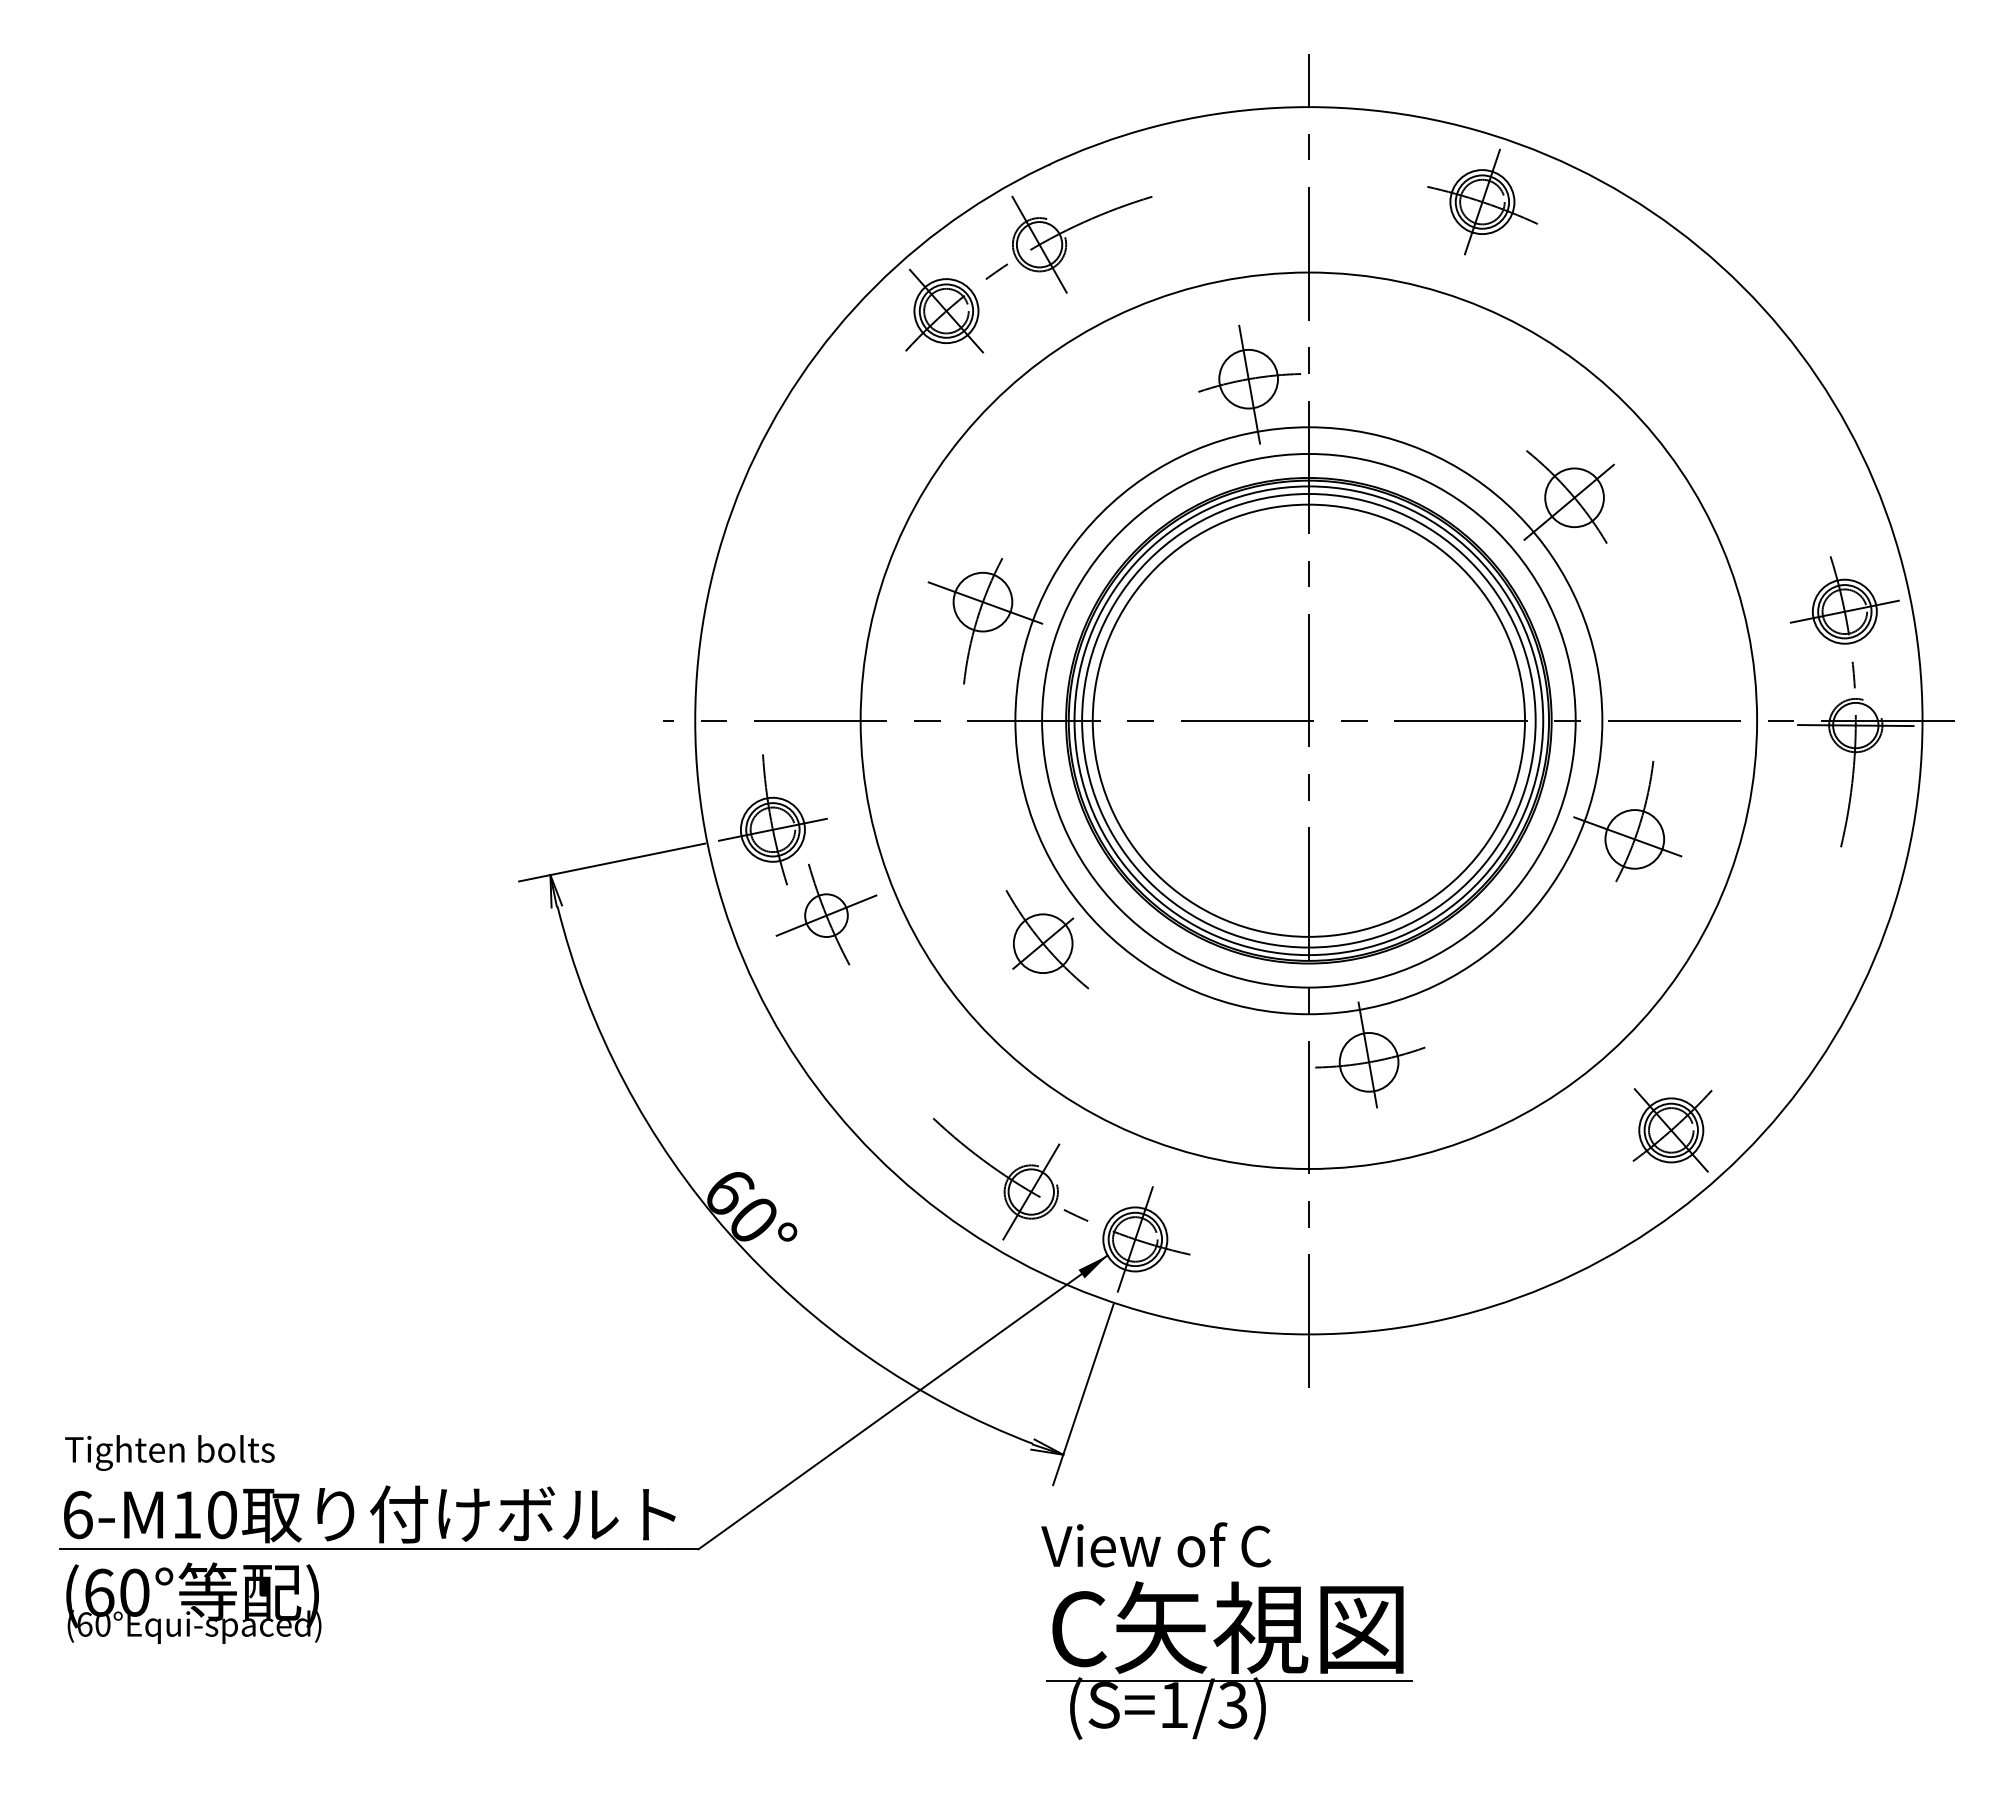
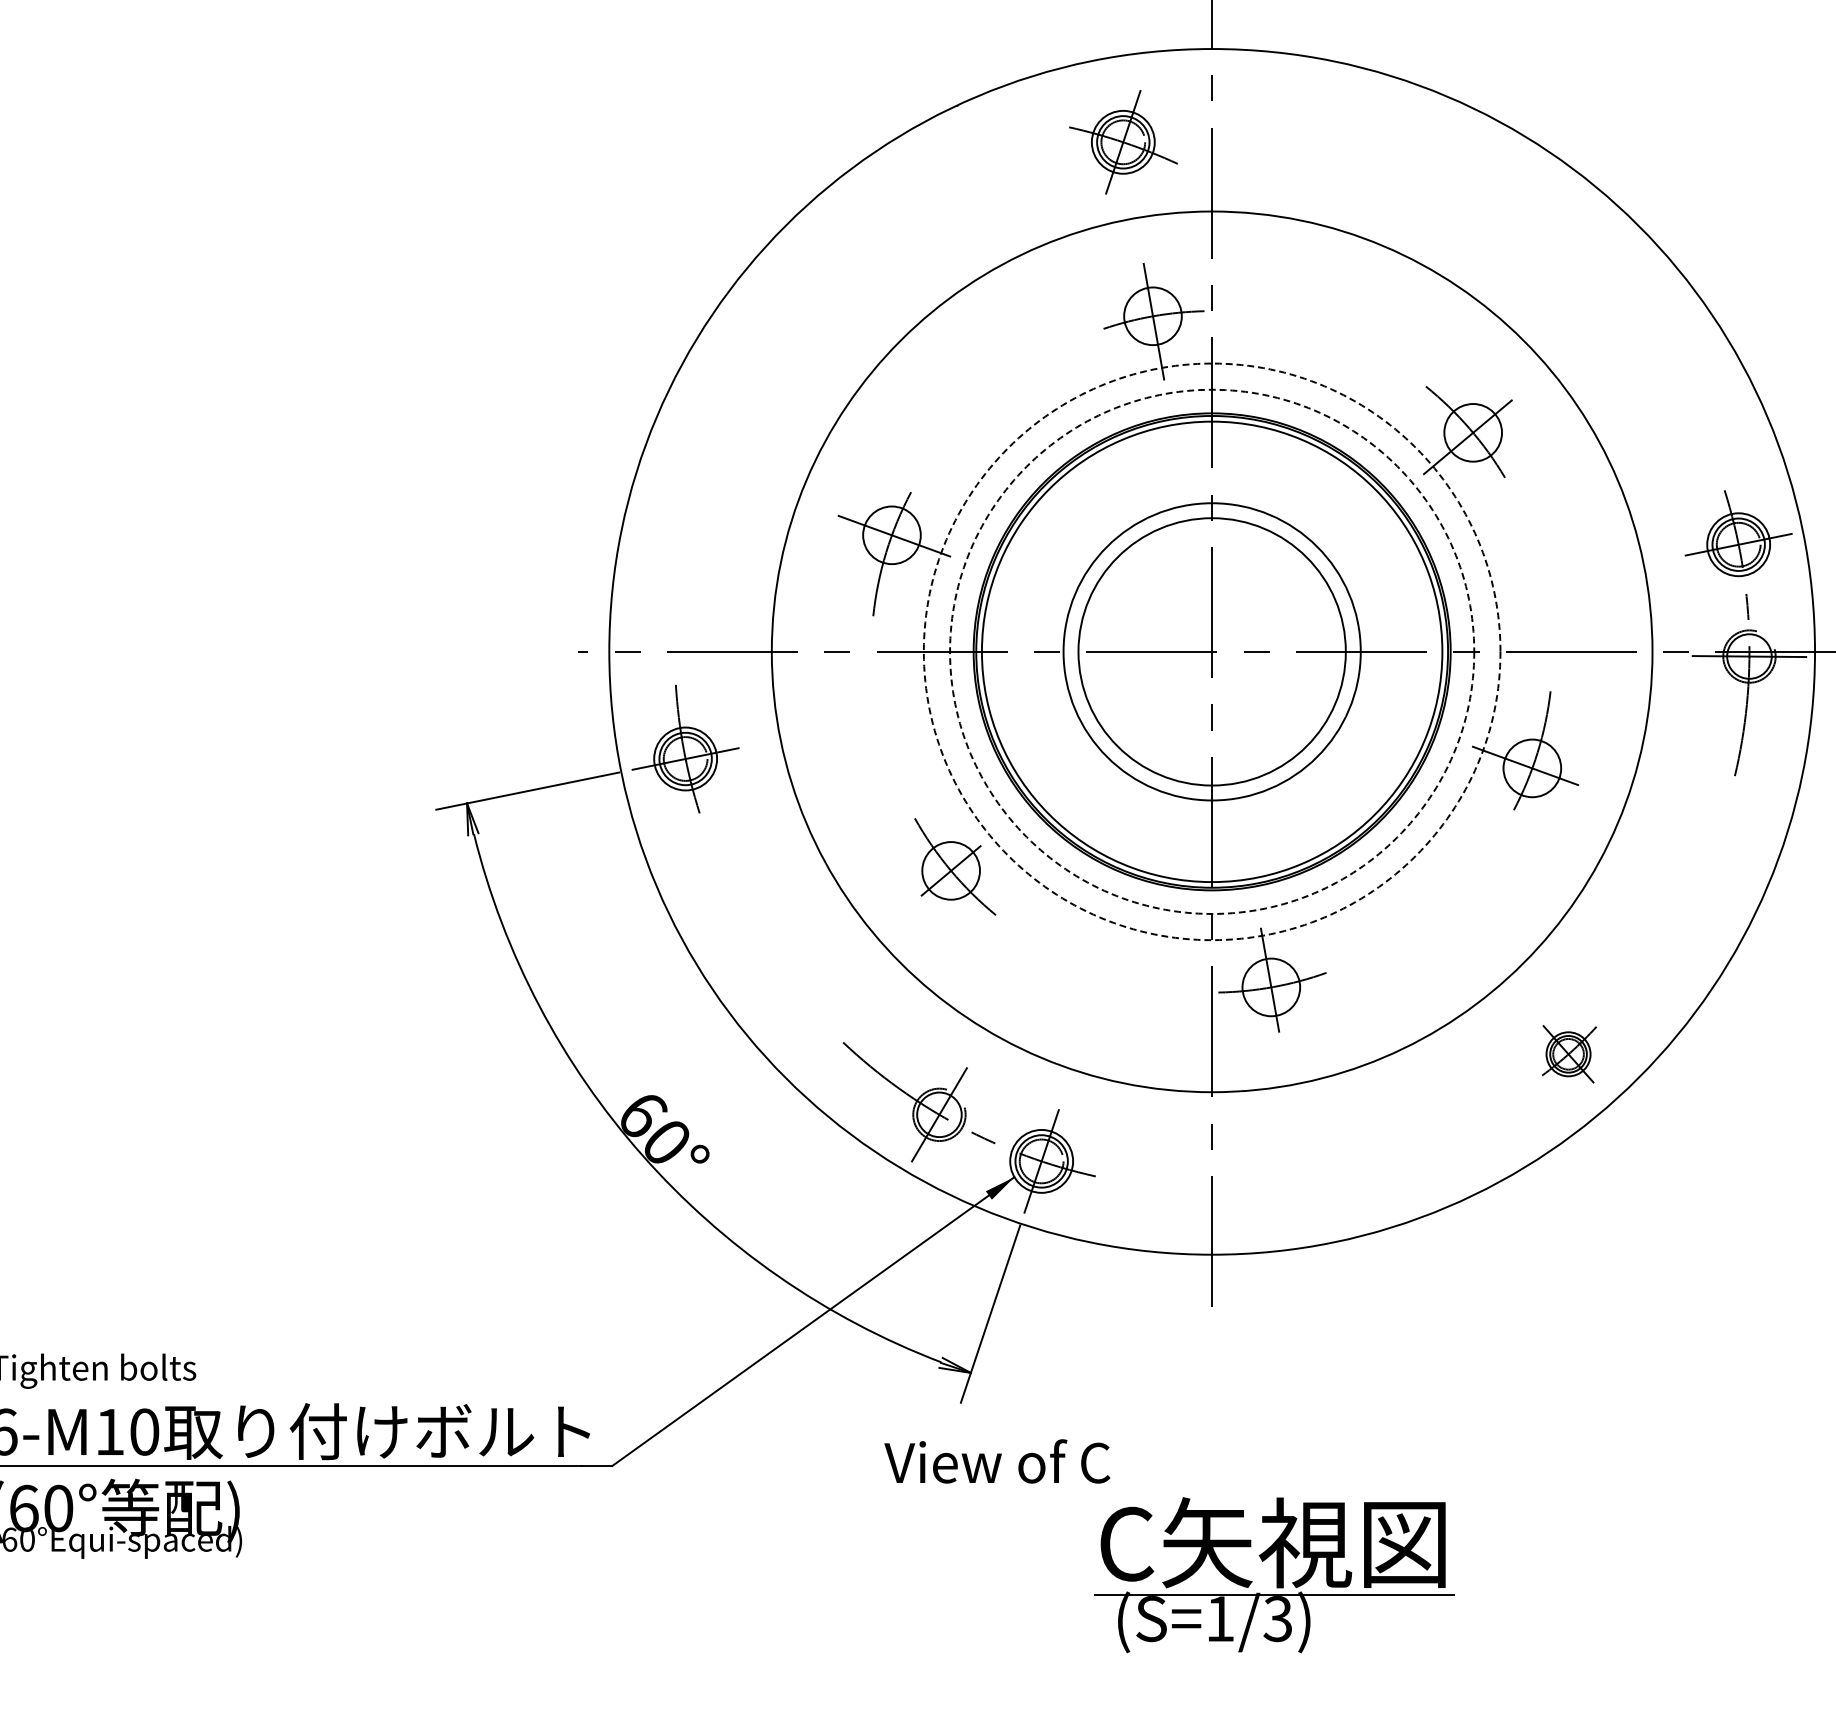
part: (1482, 201) -> (1123, 141), moved
part: (1028, 274) -> (936, 213), removed
circle: (1308, 720) -> (1211, 651), size x0.6
circle: (1308, 720) -> (1211, 651), size x0.7
circle: (1308, 720) -> (1211, 651), solid -> dashed
circle: (1308, 720) -> (1211, 651), solid -> dashed
part: (826, 914) -> (738, 842), removed
part: (1672, 1130) -> (1569, 1054), size x0.7
text: (1156, 1544) -> (997, 1461), moved
part: (1229, 1660) -> (1274, 1575), moved

